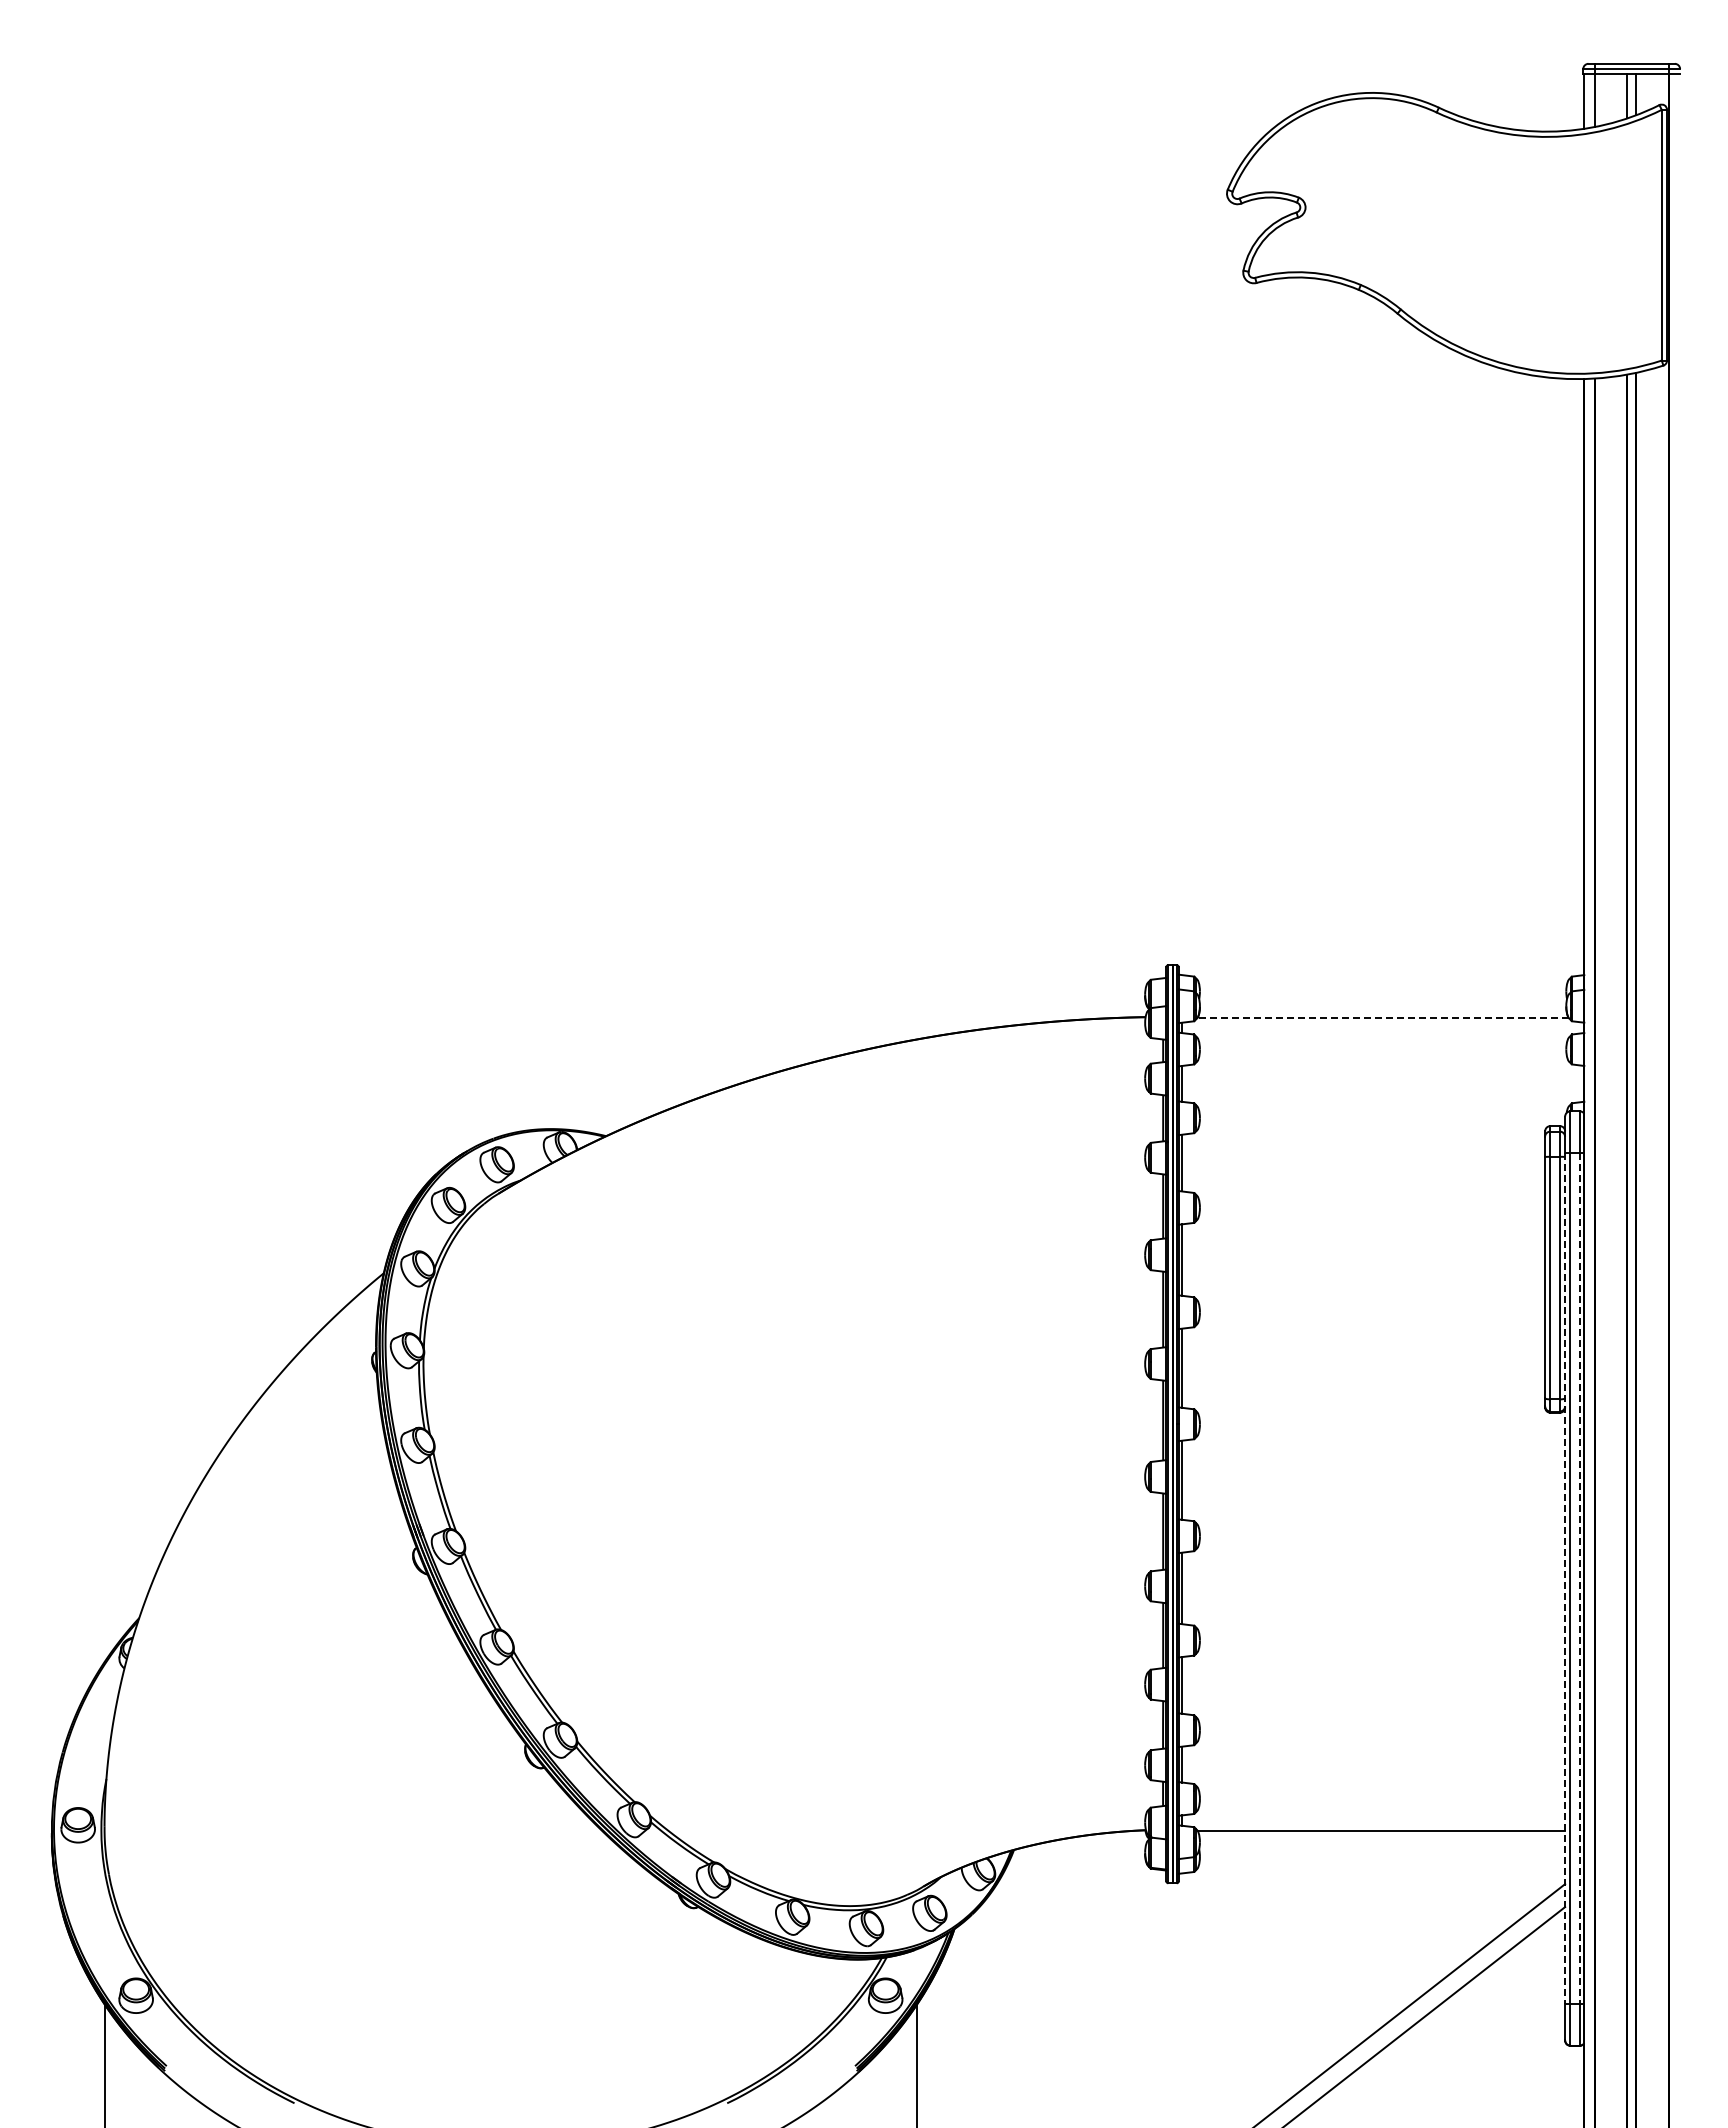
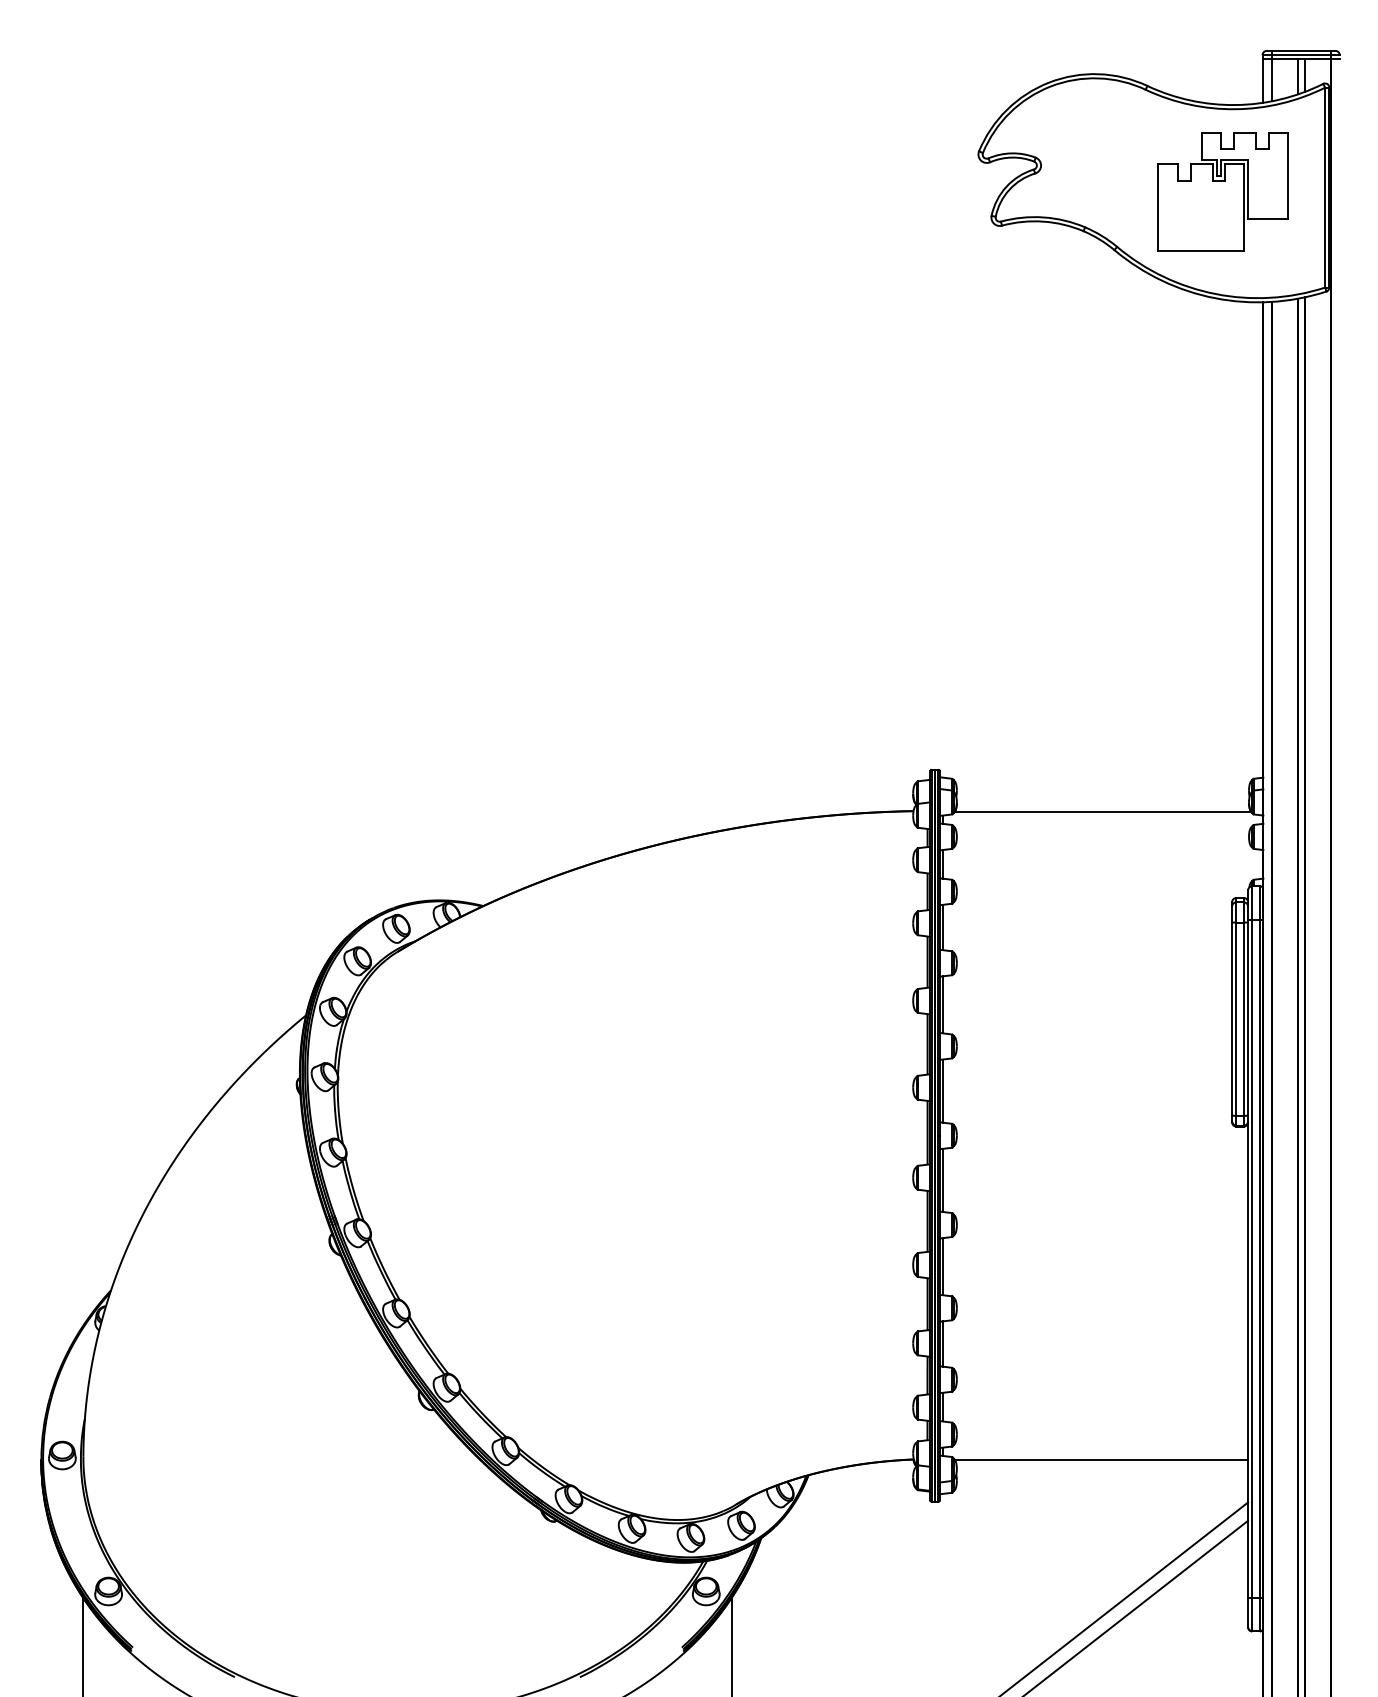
part: (1533, 240) -> (1222, 191), added
line: (1383, 1017) -> (1103, 811), dashed -> solid
line: (1565, 1578) -> (1248, 1258), dashed -> solid
line: (1579, 1578) -> (1259, 1258), dashed -> solid

